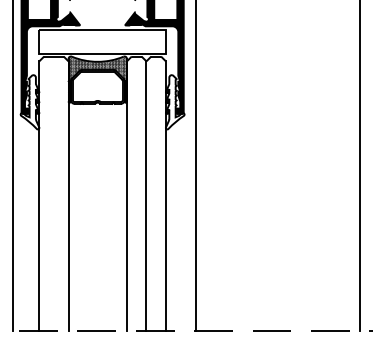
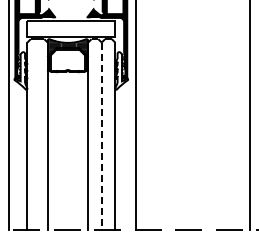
line: (146, 196) -> (101, 136), solid -> dashed

